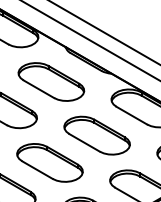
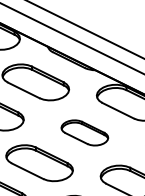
part: (96, 135) -> (84, 132), size x0.7

